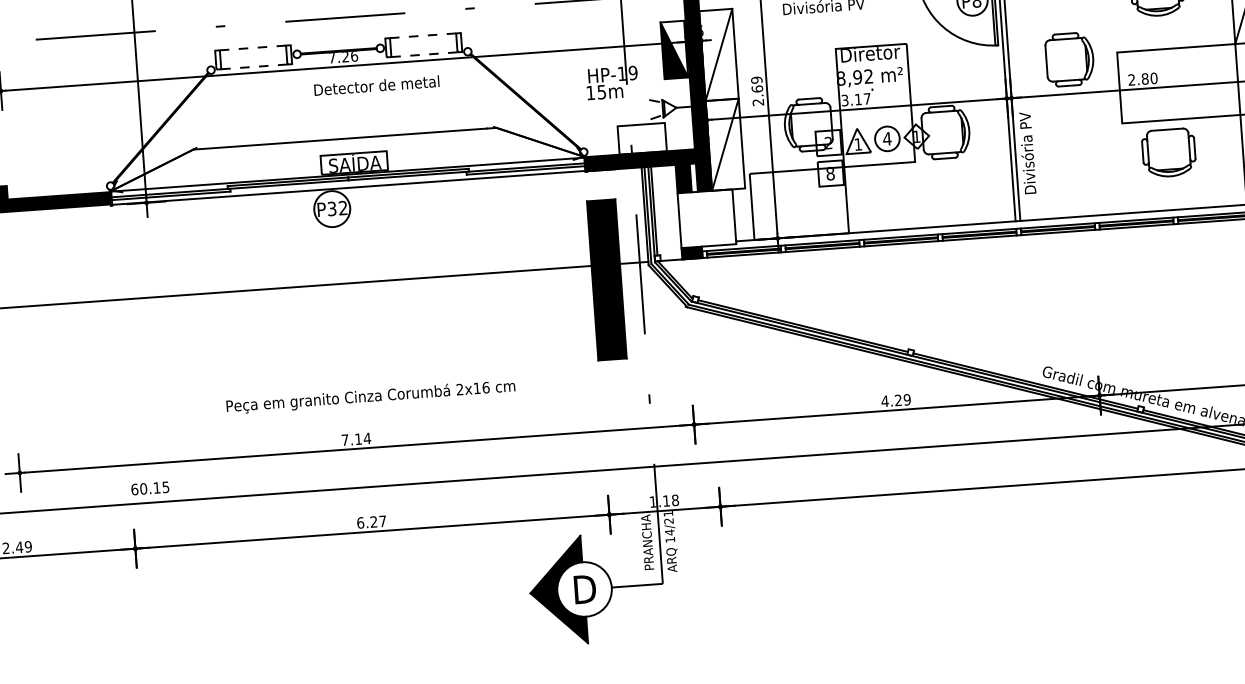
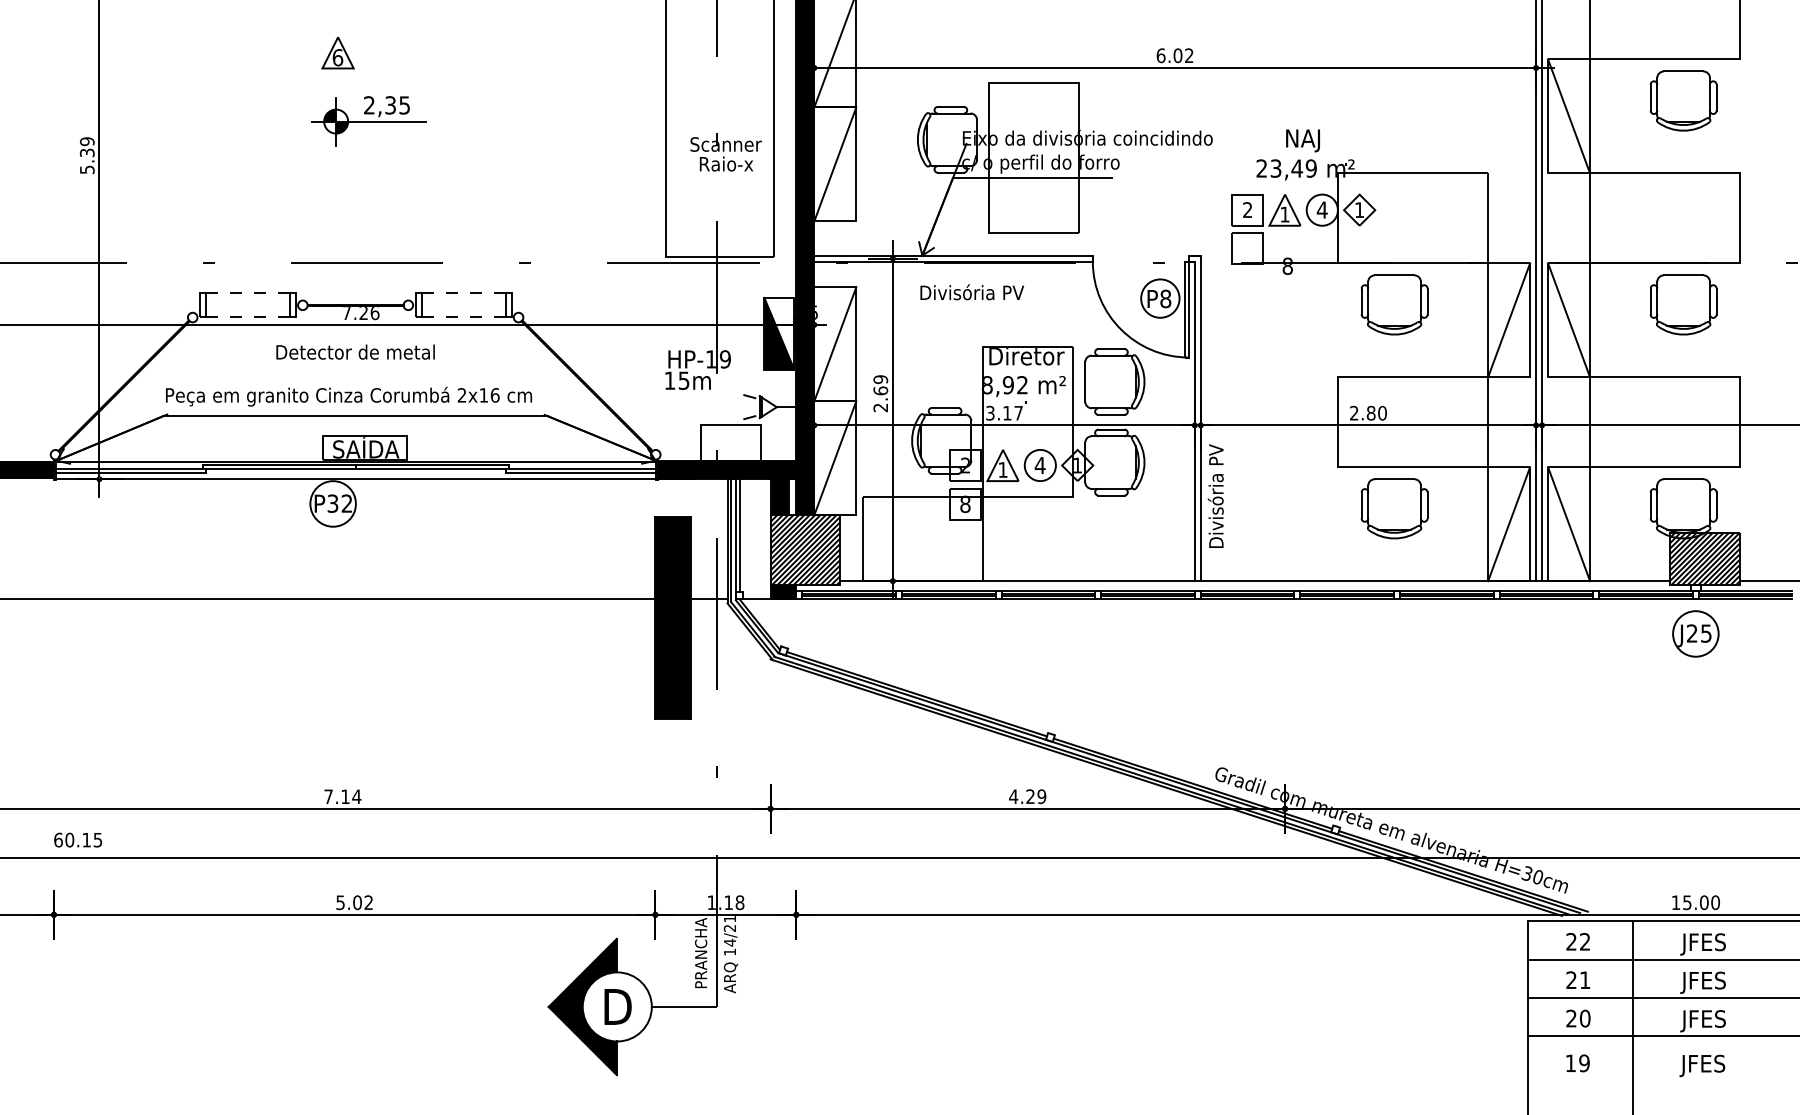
part: (1069, 59) -> (1114, 381), moved
text: (376, 85) -> (355, 351), moved
hatch: (707, 218) -> (805, 549), added
text: (370, 396) -> (348, 396), moved
text: (371, 522) -> (354, 902), 6.27 -> 5.02

